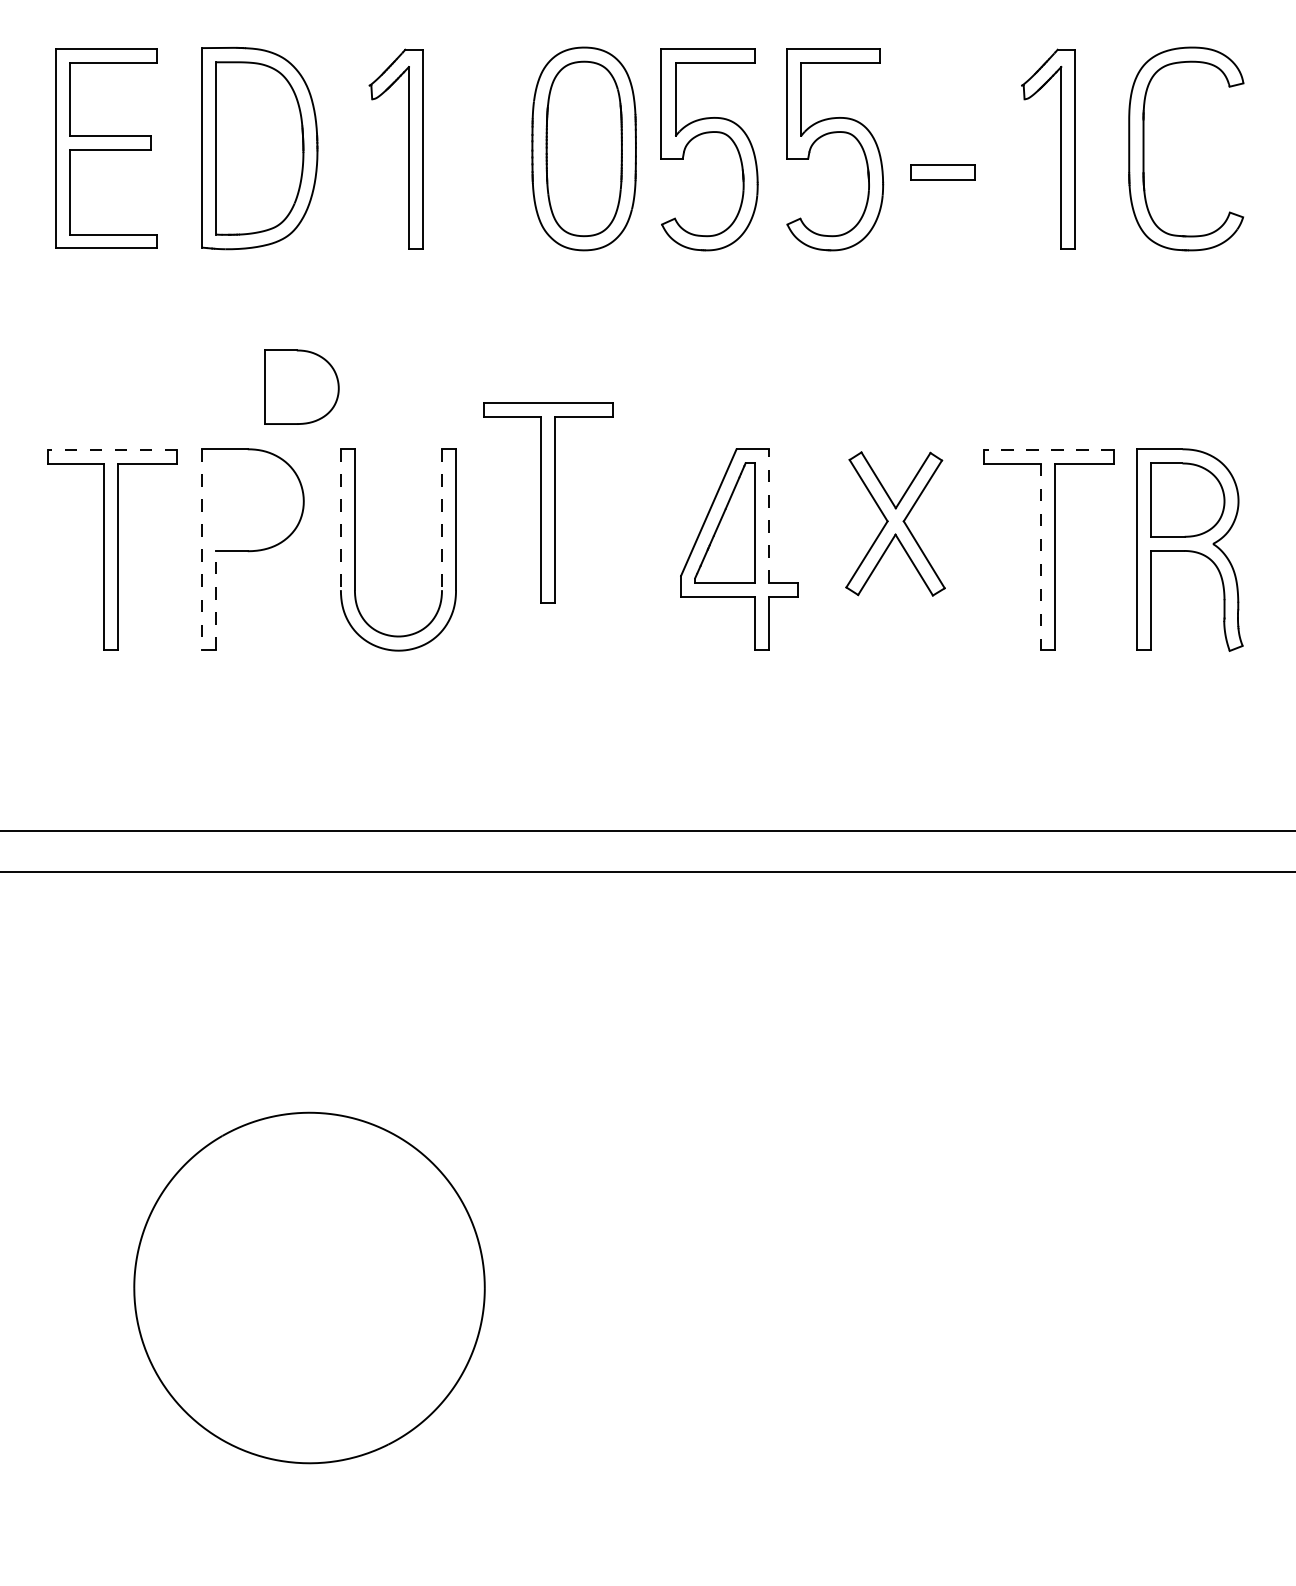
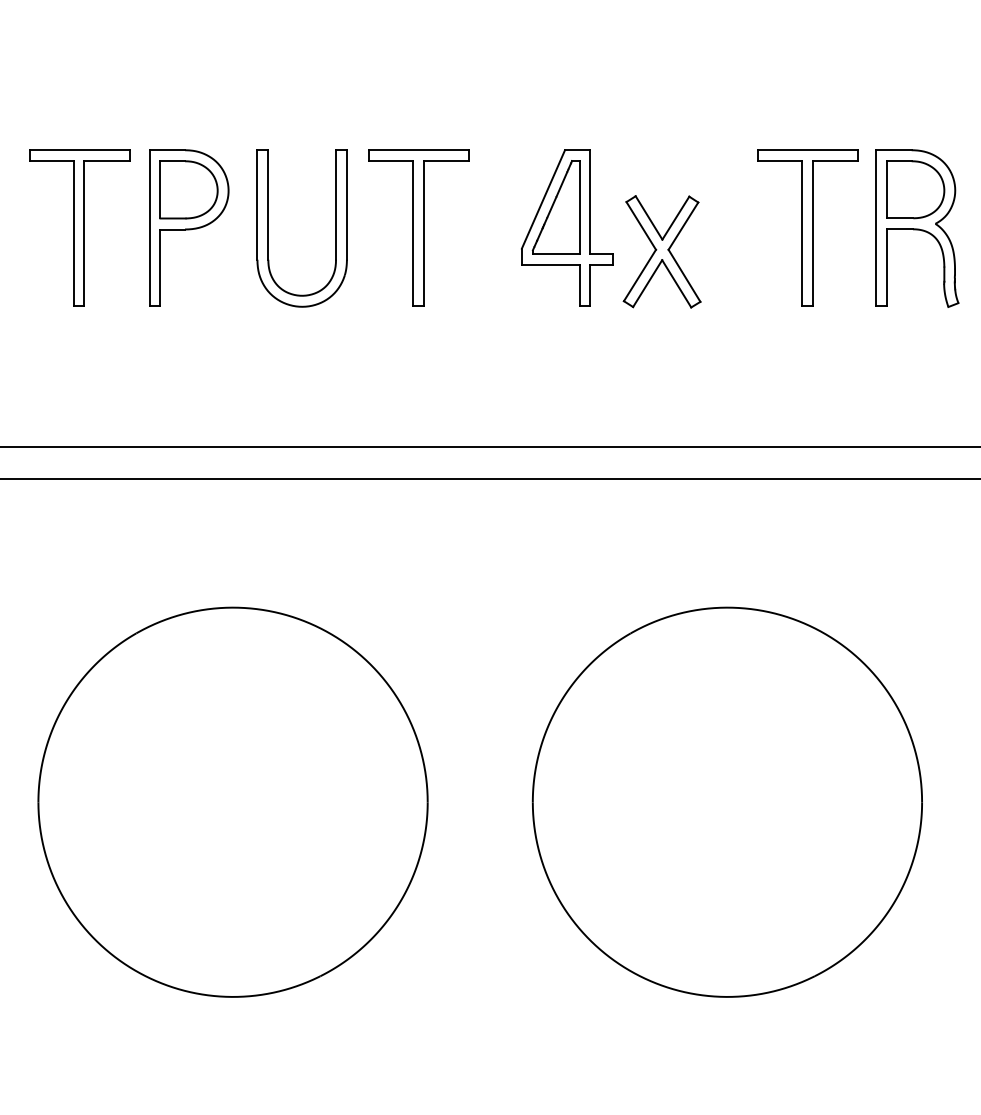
part: (301, 386) -> (188, 189), moved
line: (112, 449) -> (79, 150), dashed -> solid
line: (1049, 449) -> (808, 150), dashed -> solid
part: (548, 502) -> (418, 228), moved
line: (769, 515) -> (590, 201), dashed -> solid
line: (340, 519) -> (257, 204), dashed -> solid
line: (442, 519) -> (336, 204), dashed -> solid
part: (895, 523) -> (662, 251), moved
line: (202, 549) -> (149, 228), dashed -> solid
line: (1040, 556) -> (801, 233), dashed -> solid
line: (216, 599) -> (160, 267), dashed -> solid
part: (309, 1287) -> (233, 801), size x1.43
part: (945, 1287) -> (727, 801), added

